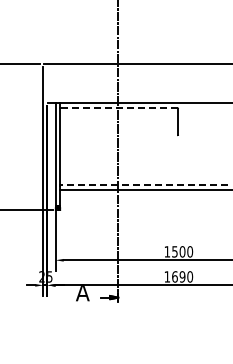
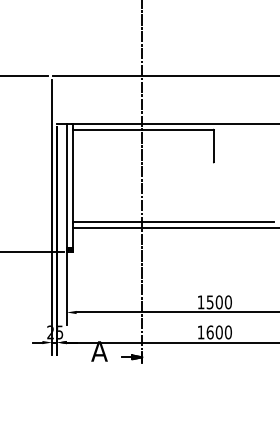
line: (119, 108) -> (143, 130), dashed -> solid
line: (144, 185) -> (173, 222), dashed -> solid
text: (182, 276) -> (219, 331), 1690 -> 1600

